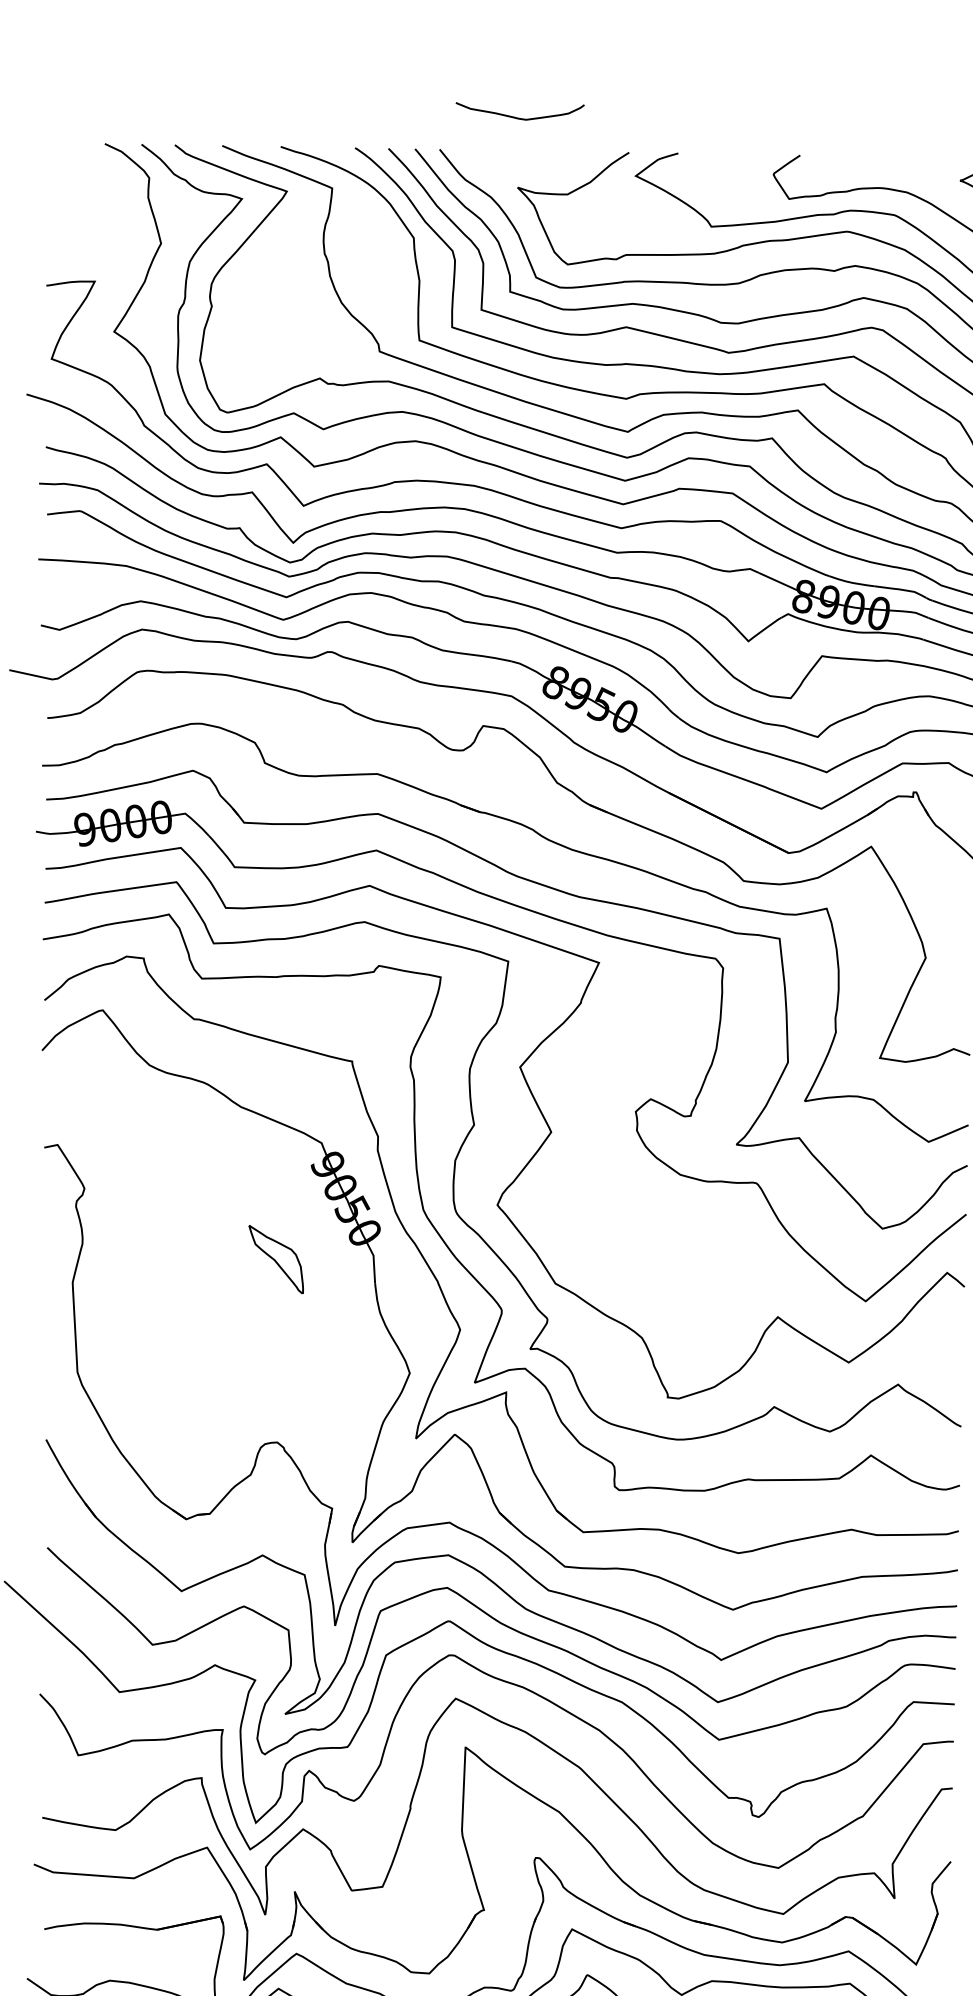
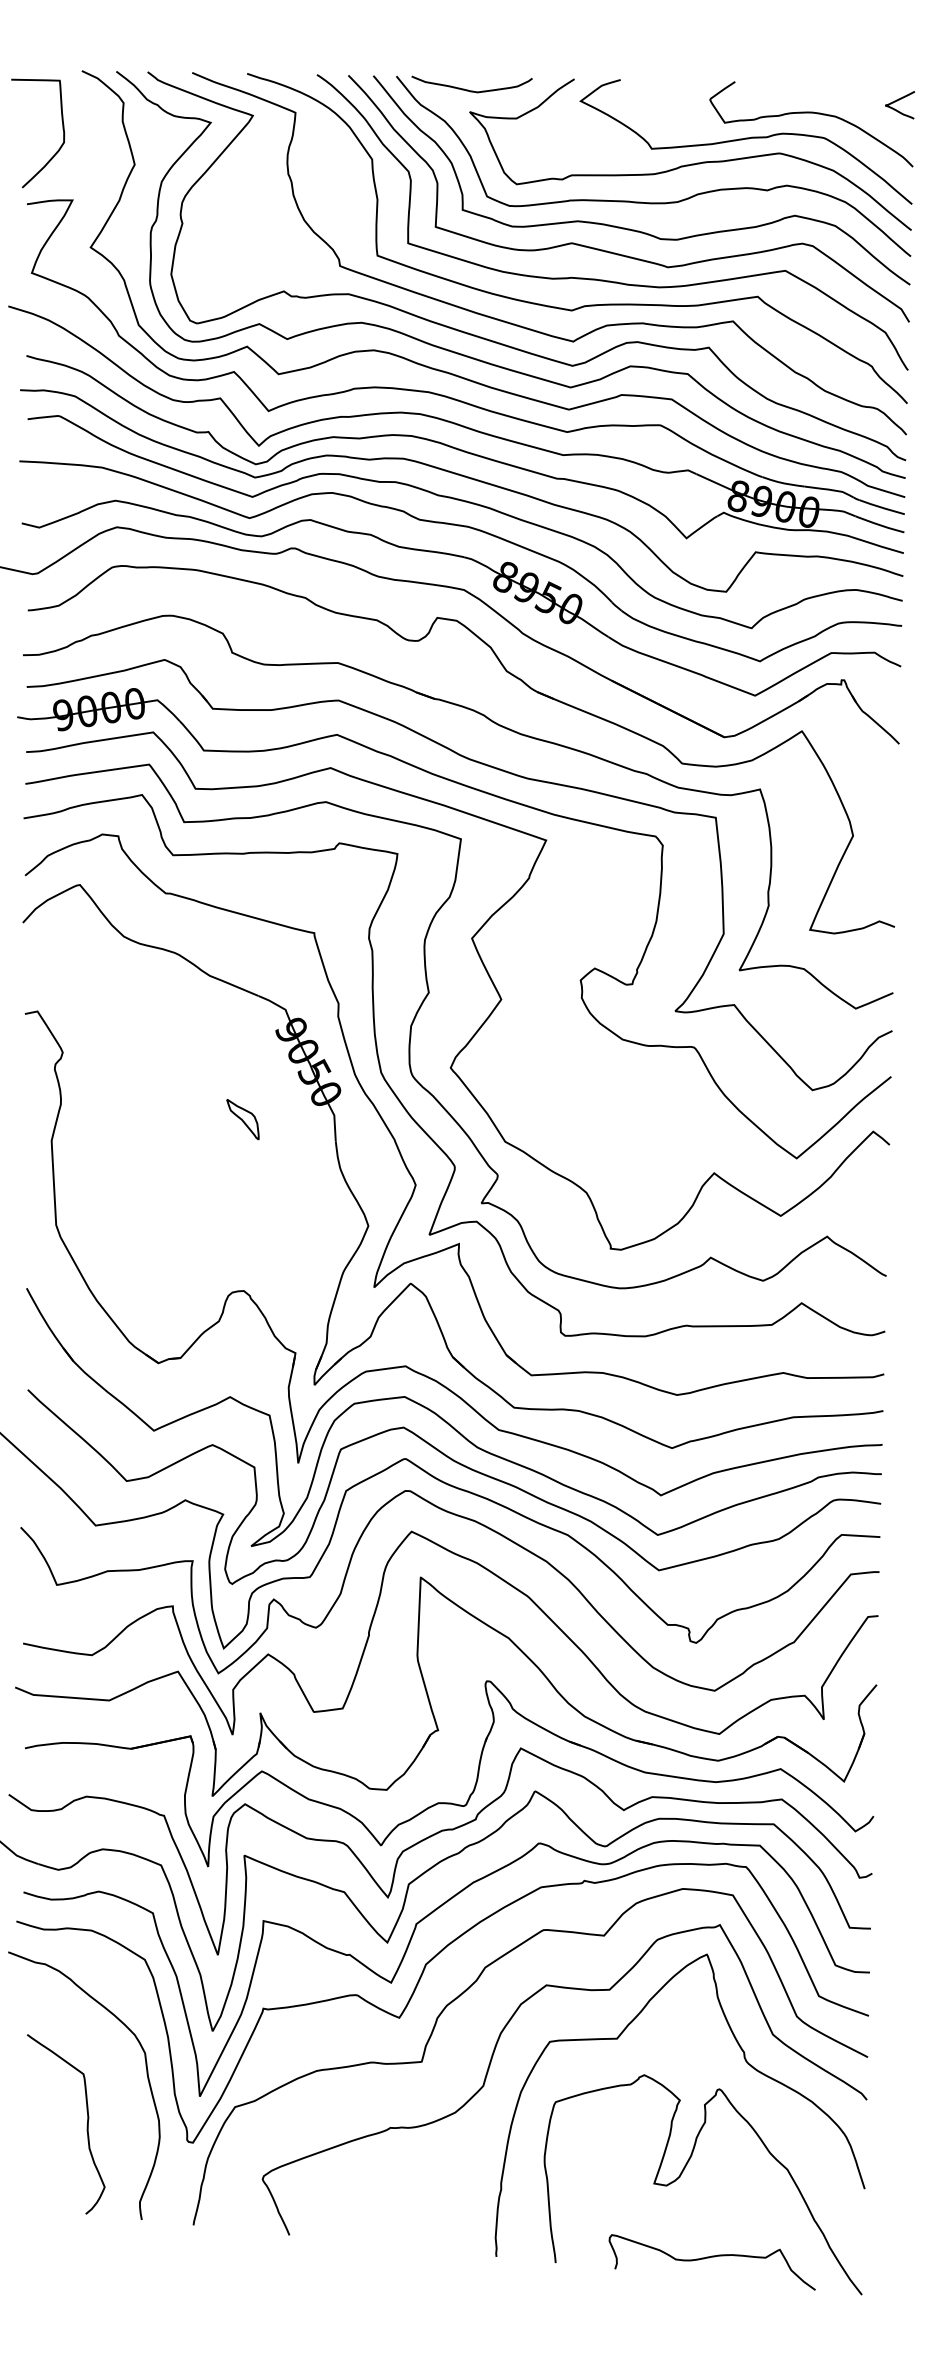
curve: (516, 116) -> (468, 89), moved
curve: (84, 206) -> (62, 129), added
part: (275, 1259) -> (242, 1119), size x0.62

